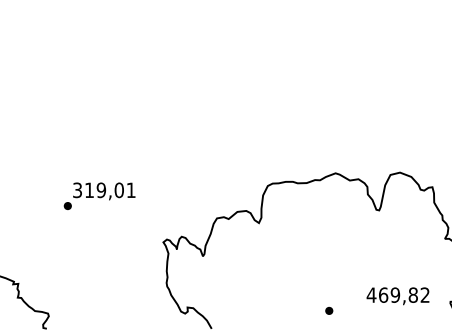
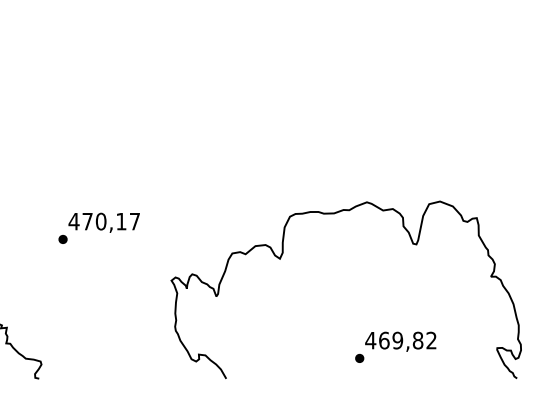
text: (103, 190) -> (103, 221), 319,01 -> 470,17
text: (397, 295) -> (400, 341), moved

